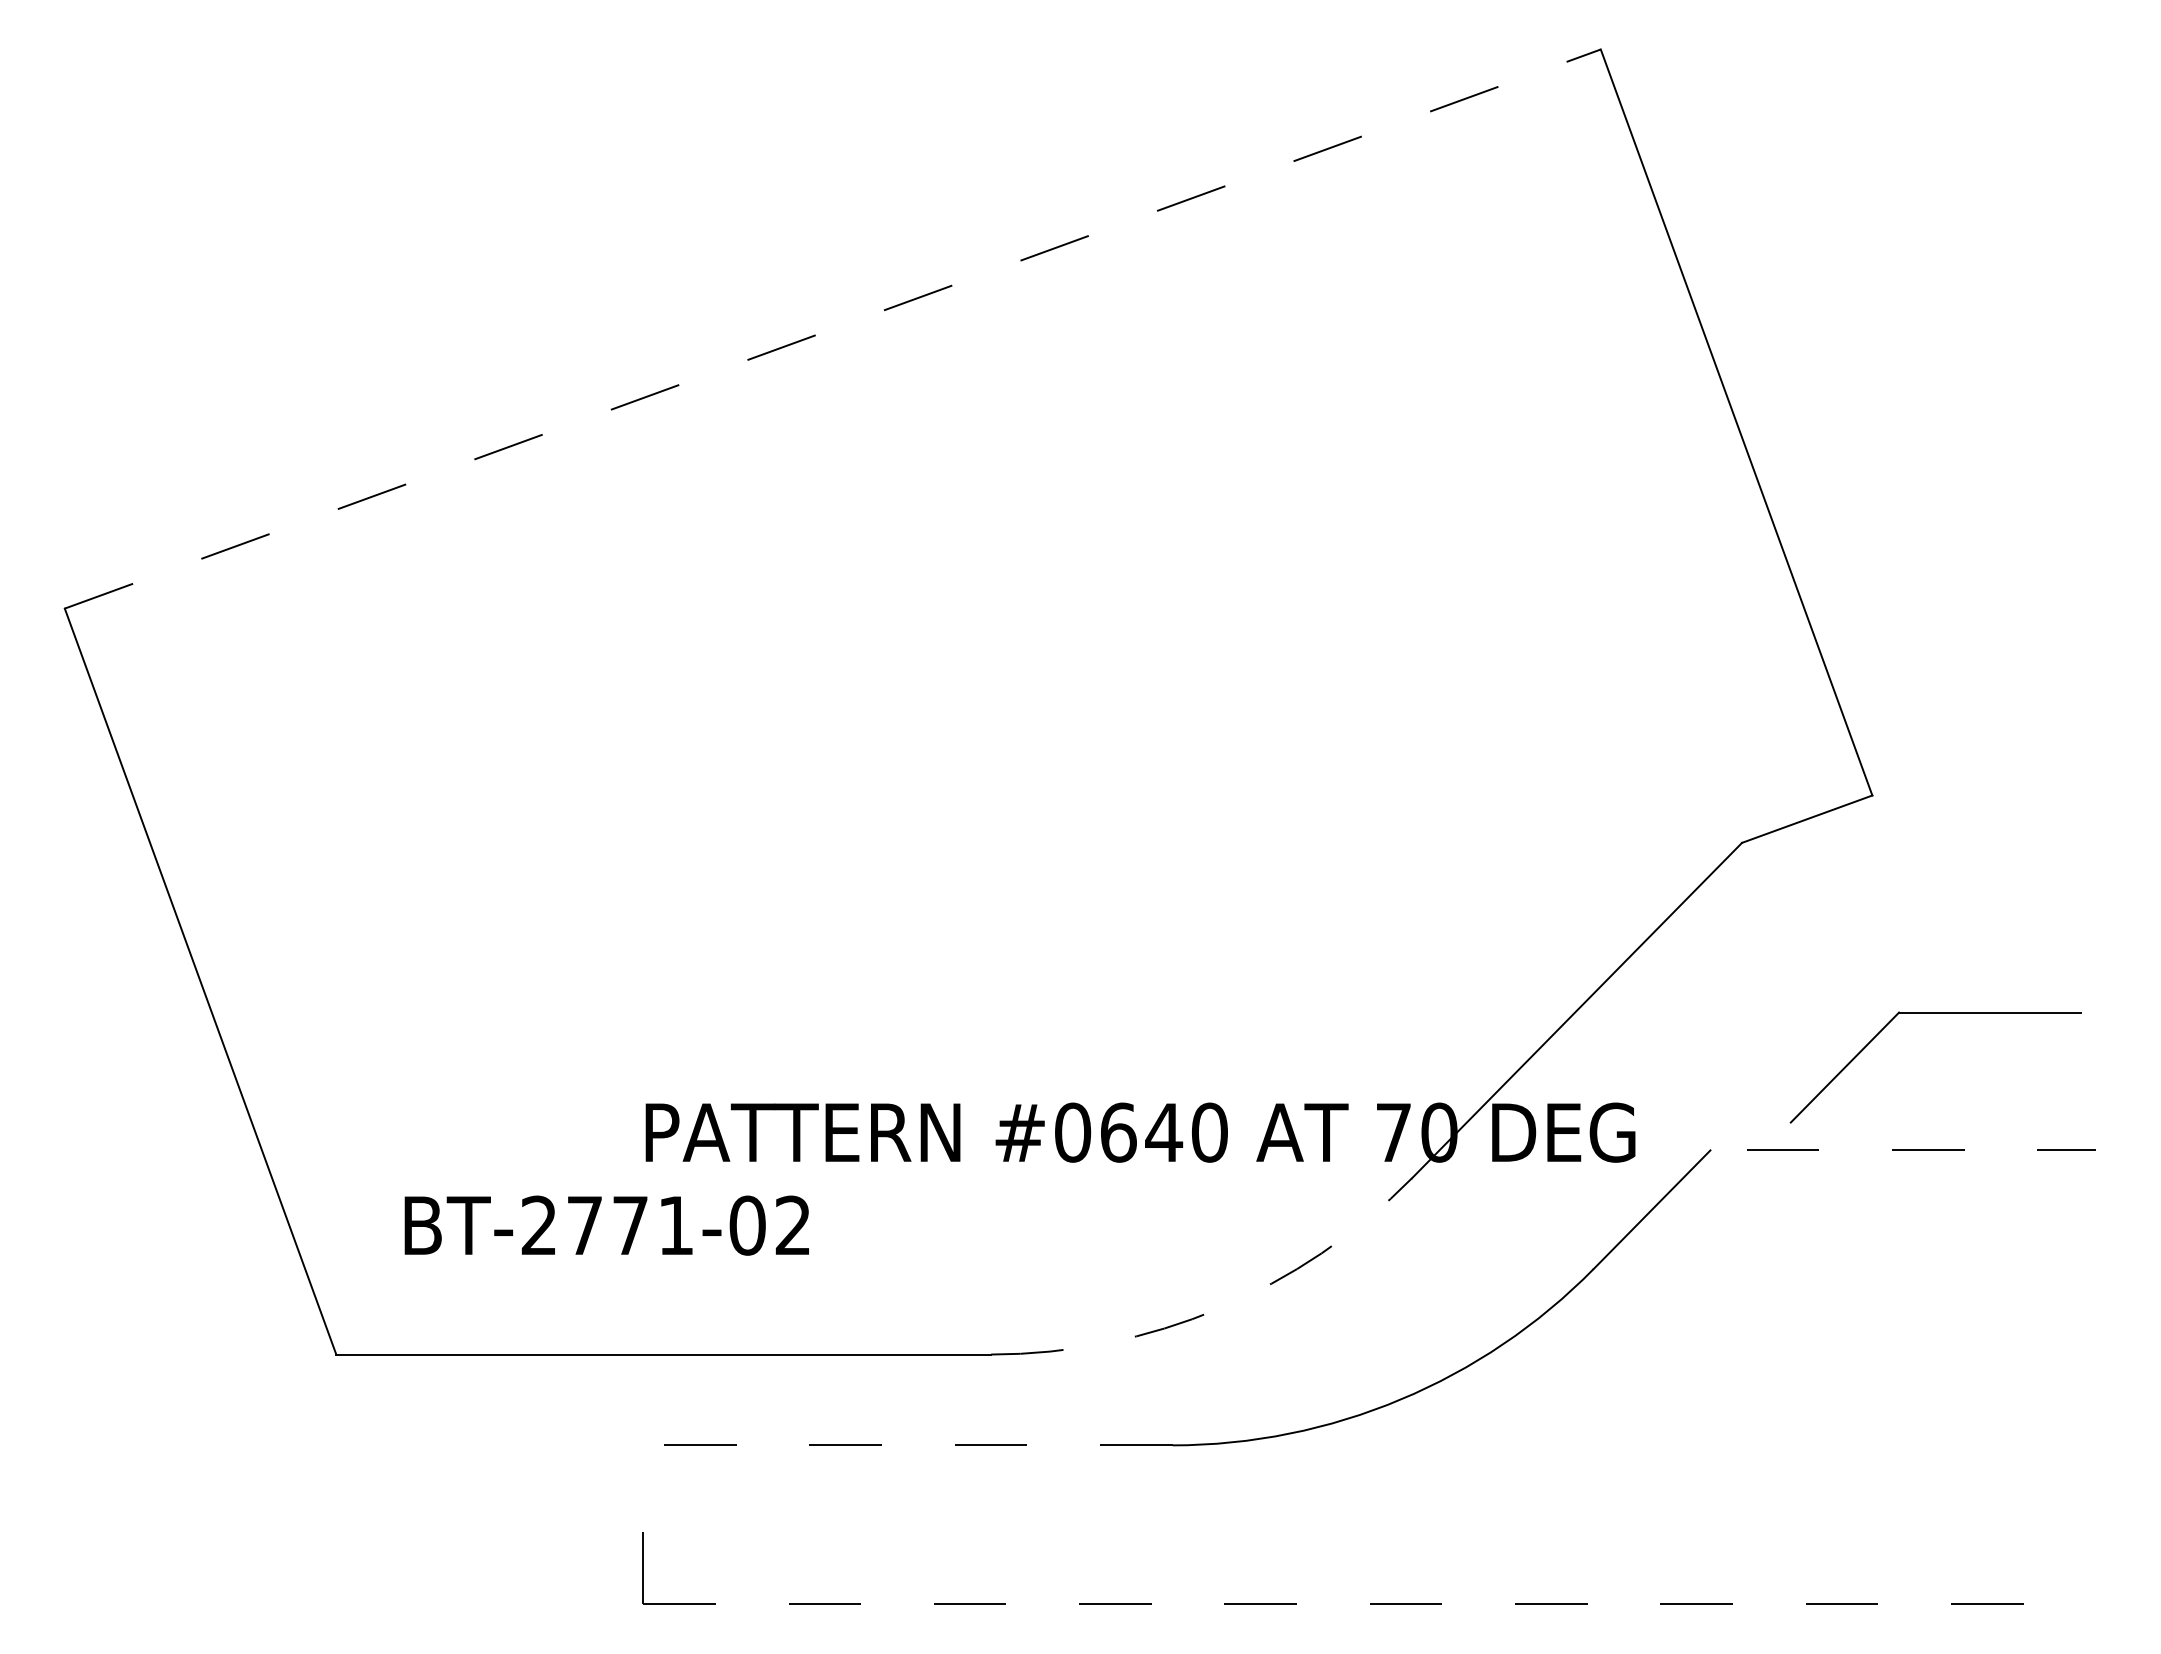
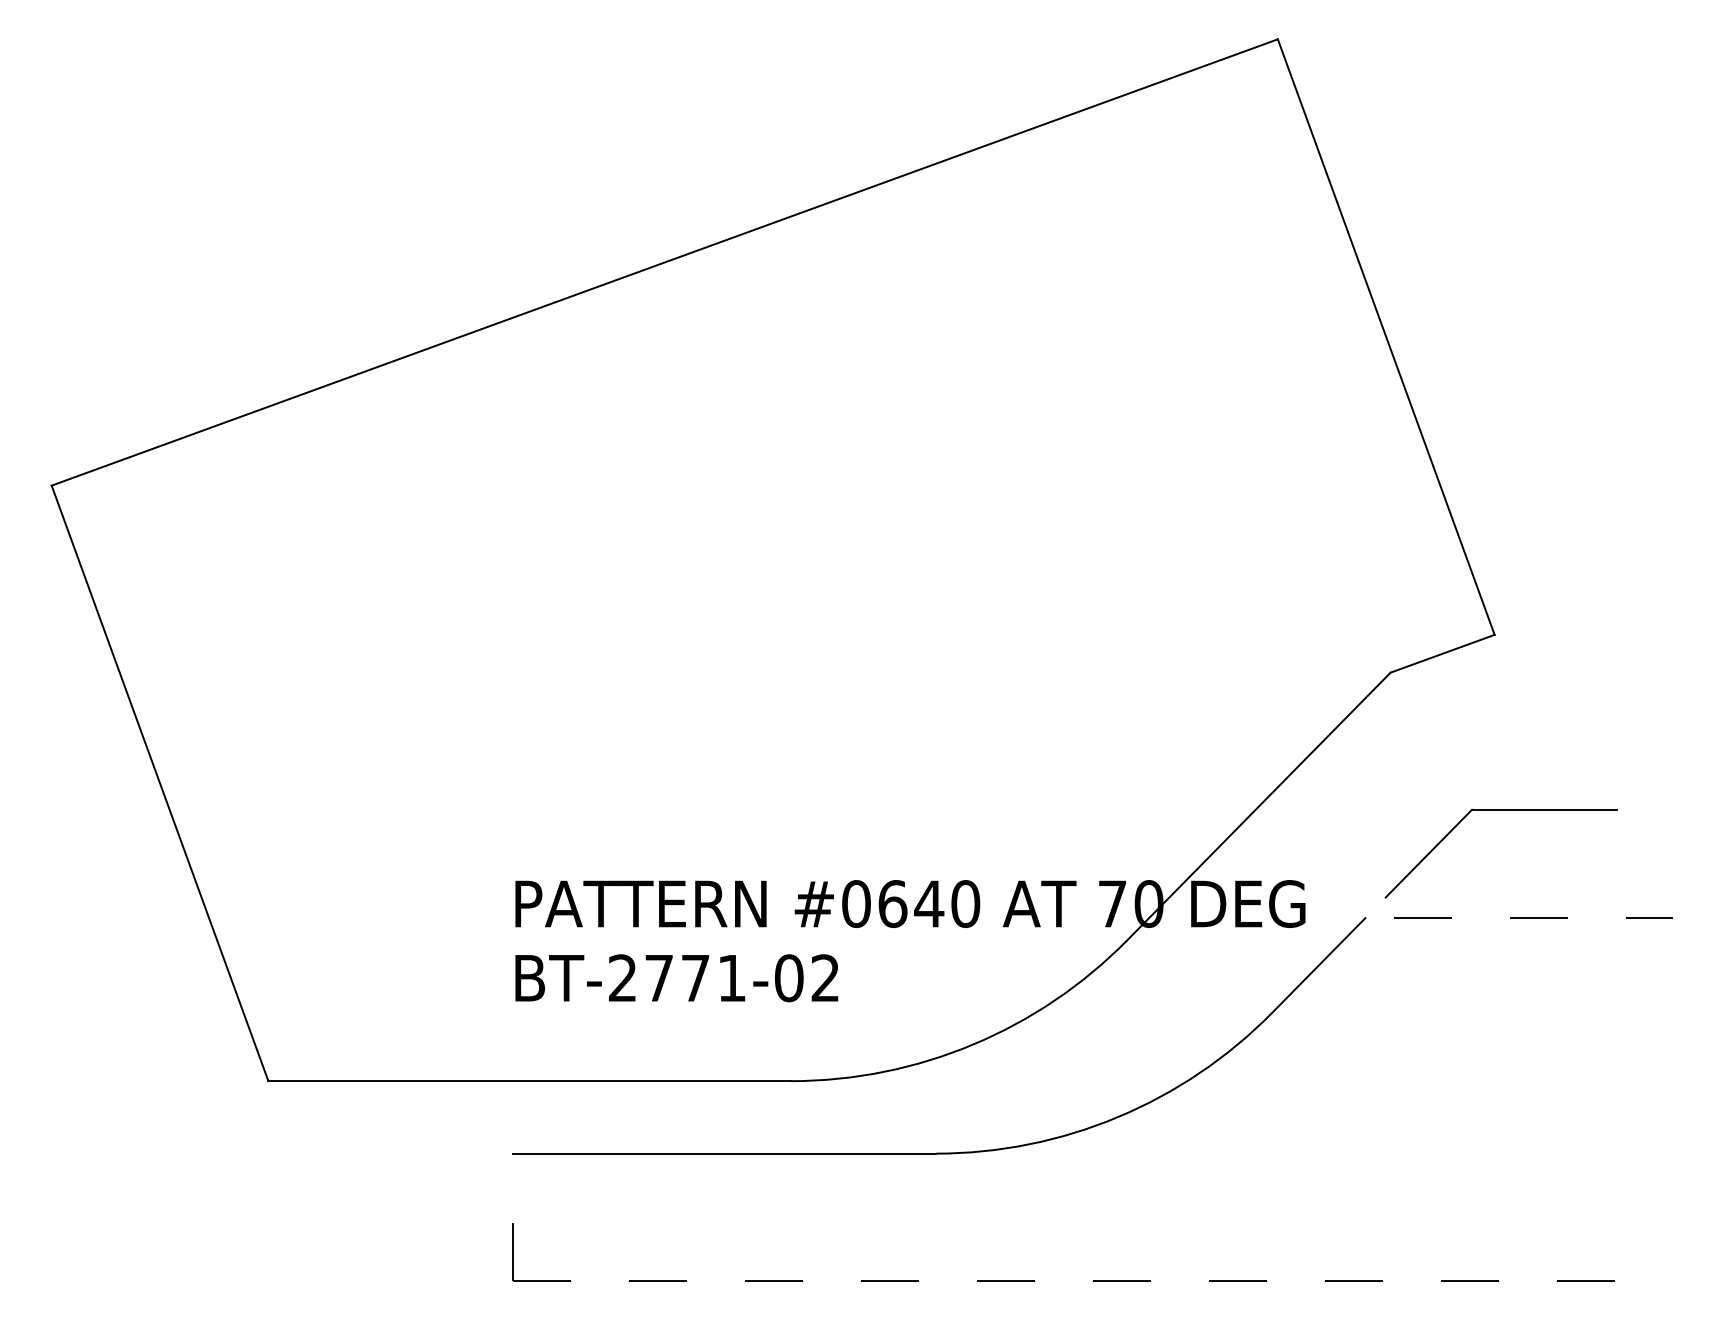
line: (833, 328) -> (665, 262), dashed -> solid
part: (1935, 1013) -> (1501, 810), moved
text: (606, 1225) -> (676, 978), moved
arc: (1219, 1308) -> (973, 1044), dashed -> solid
line: (907, 1445) -> (724, 1153), dashed -> solid

